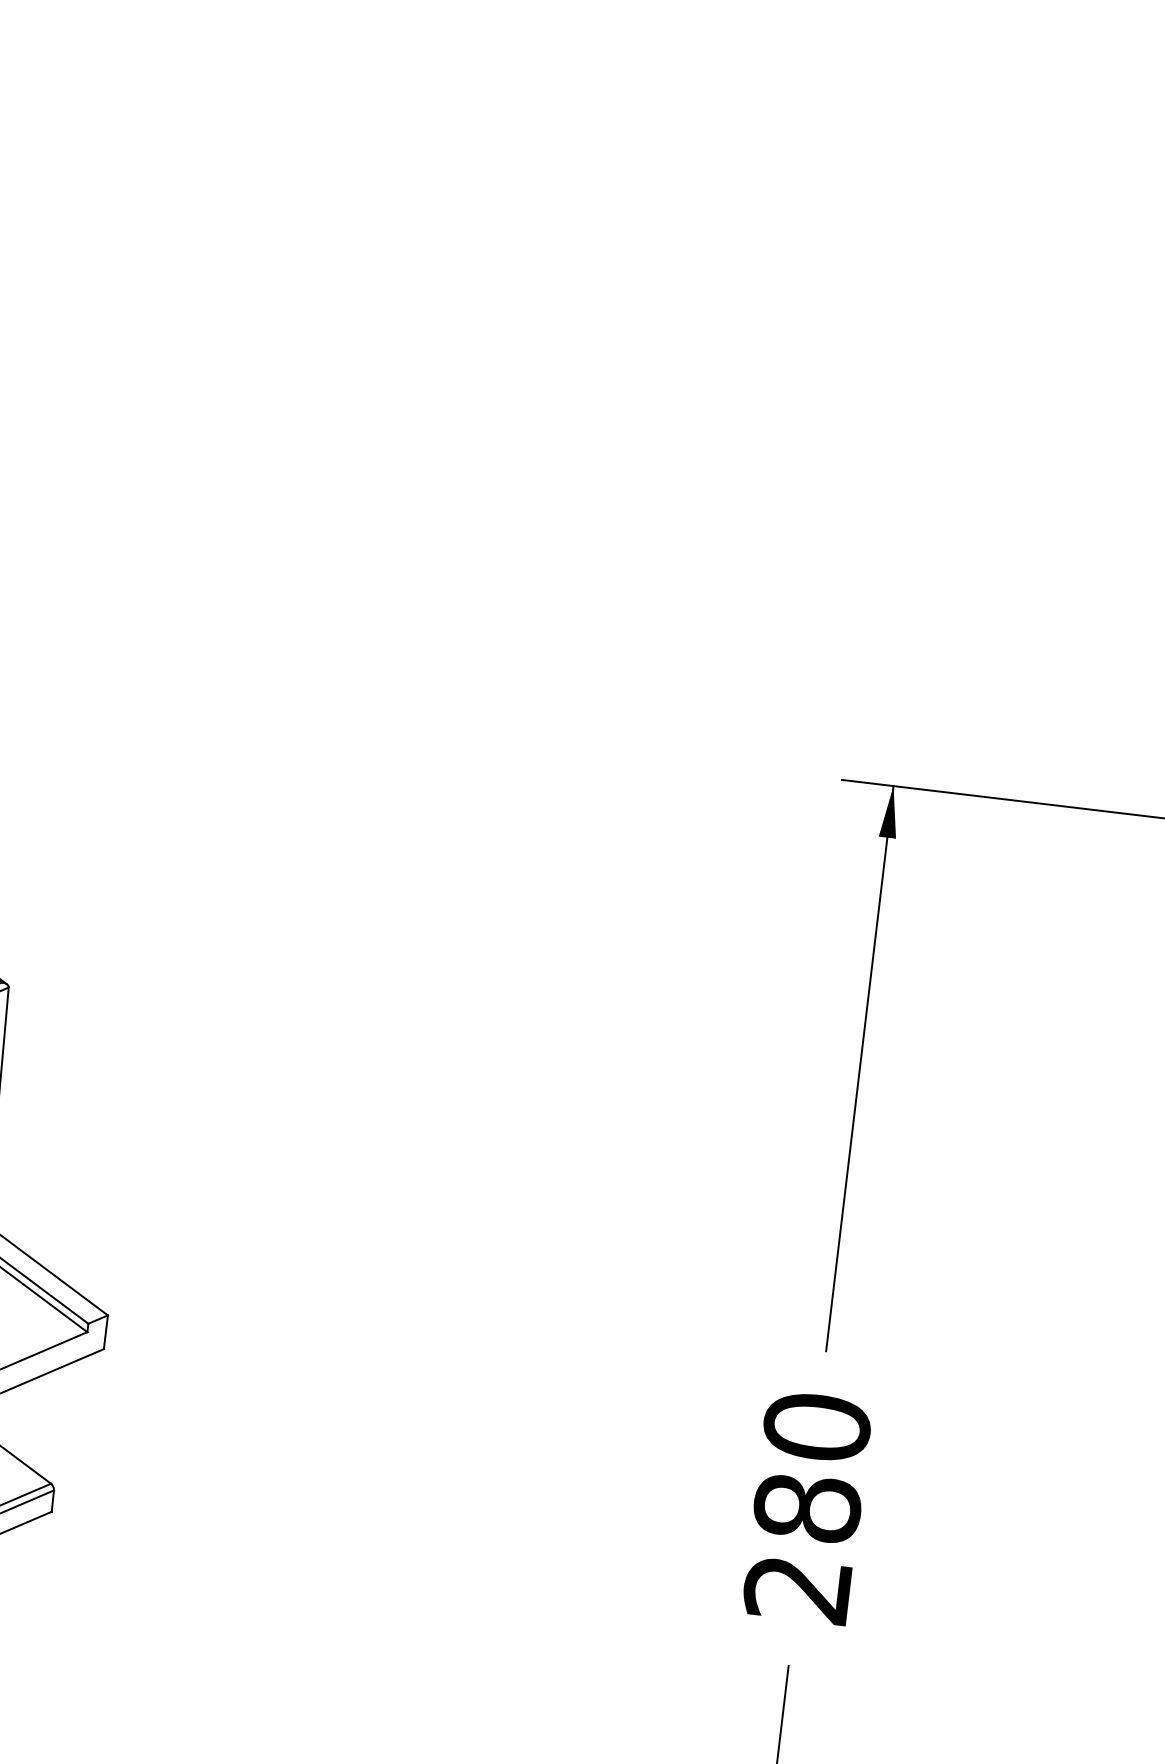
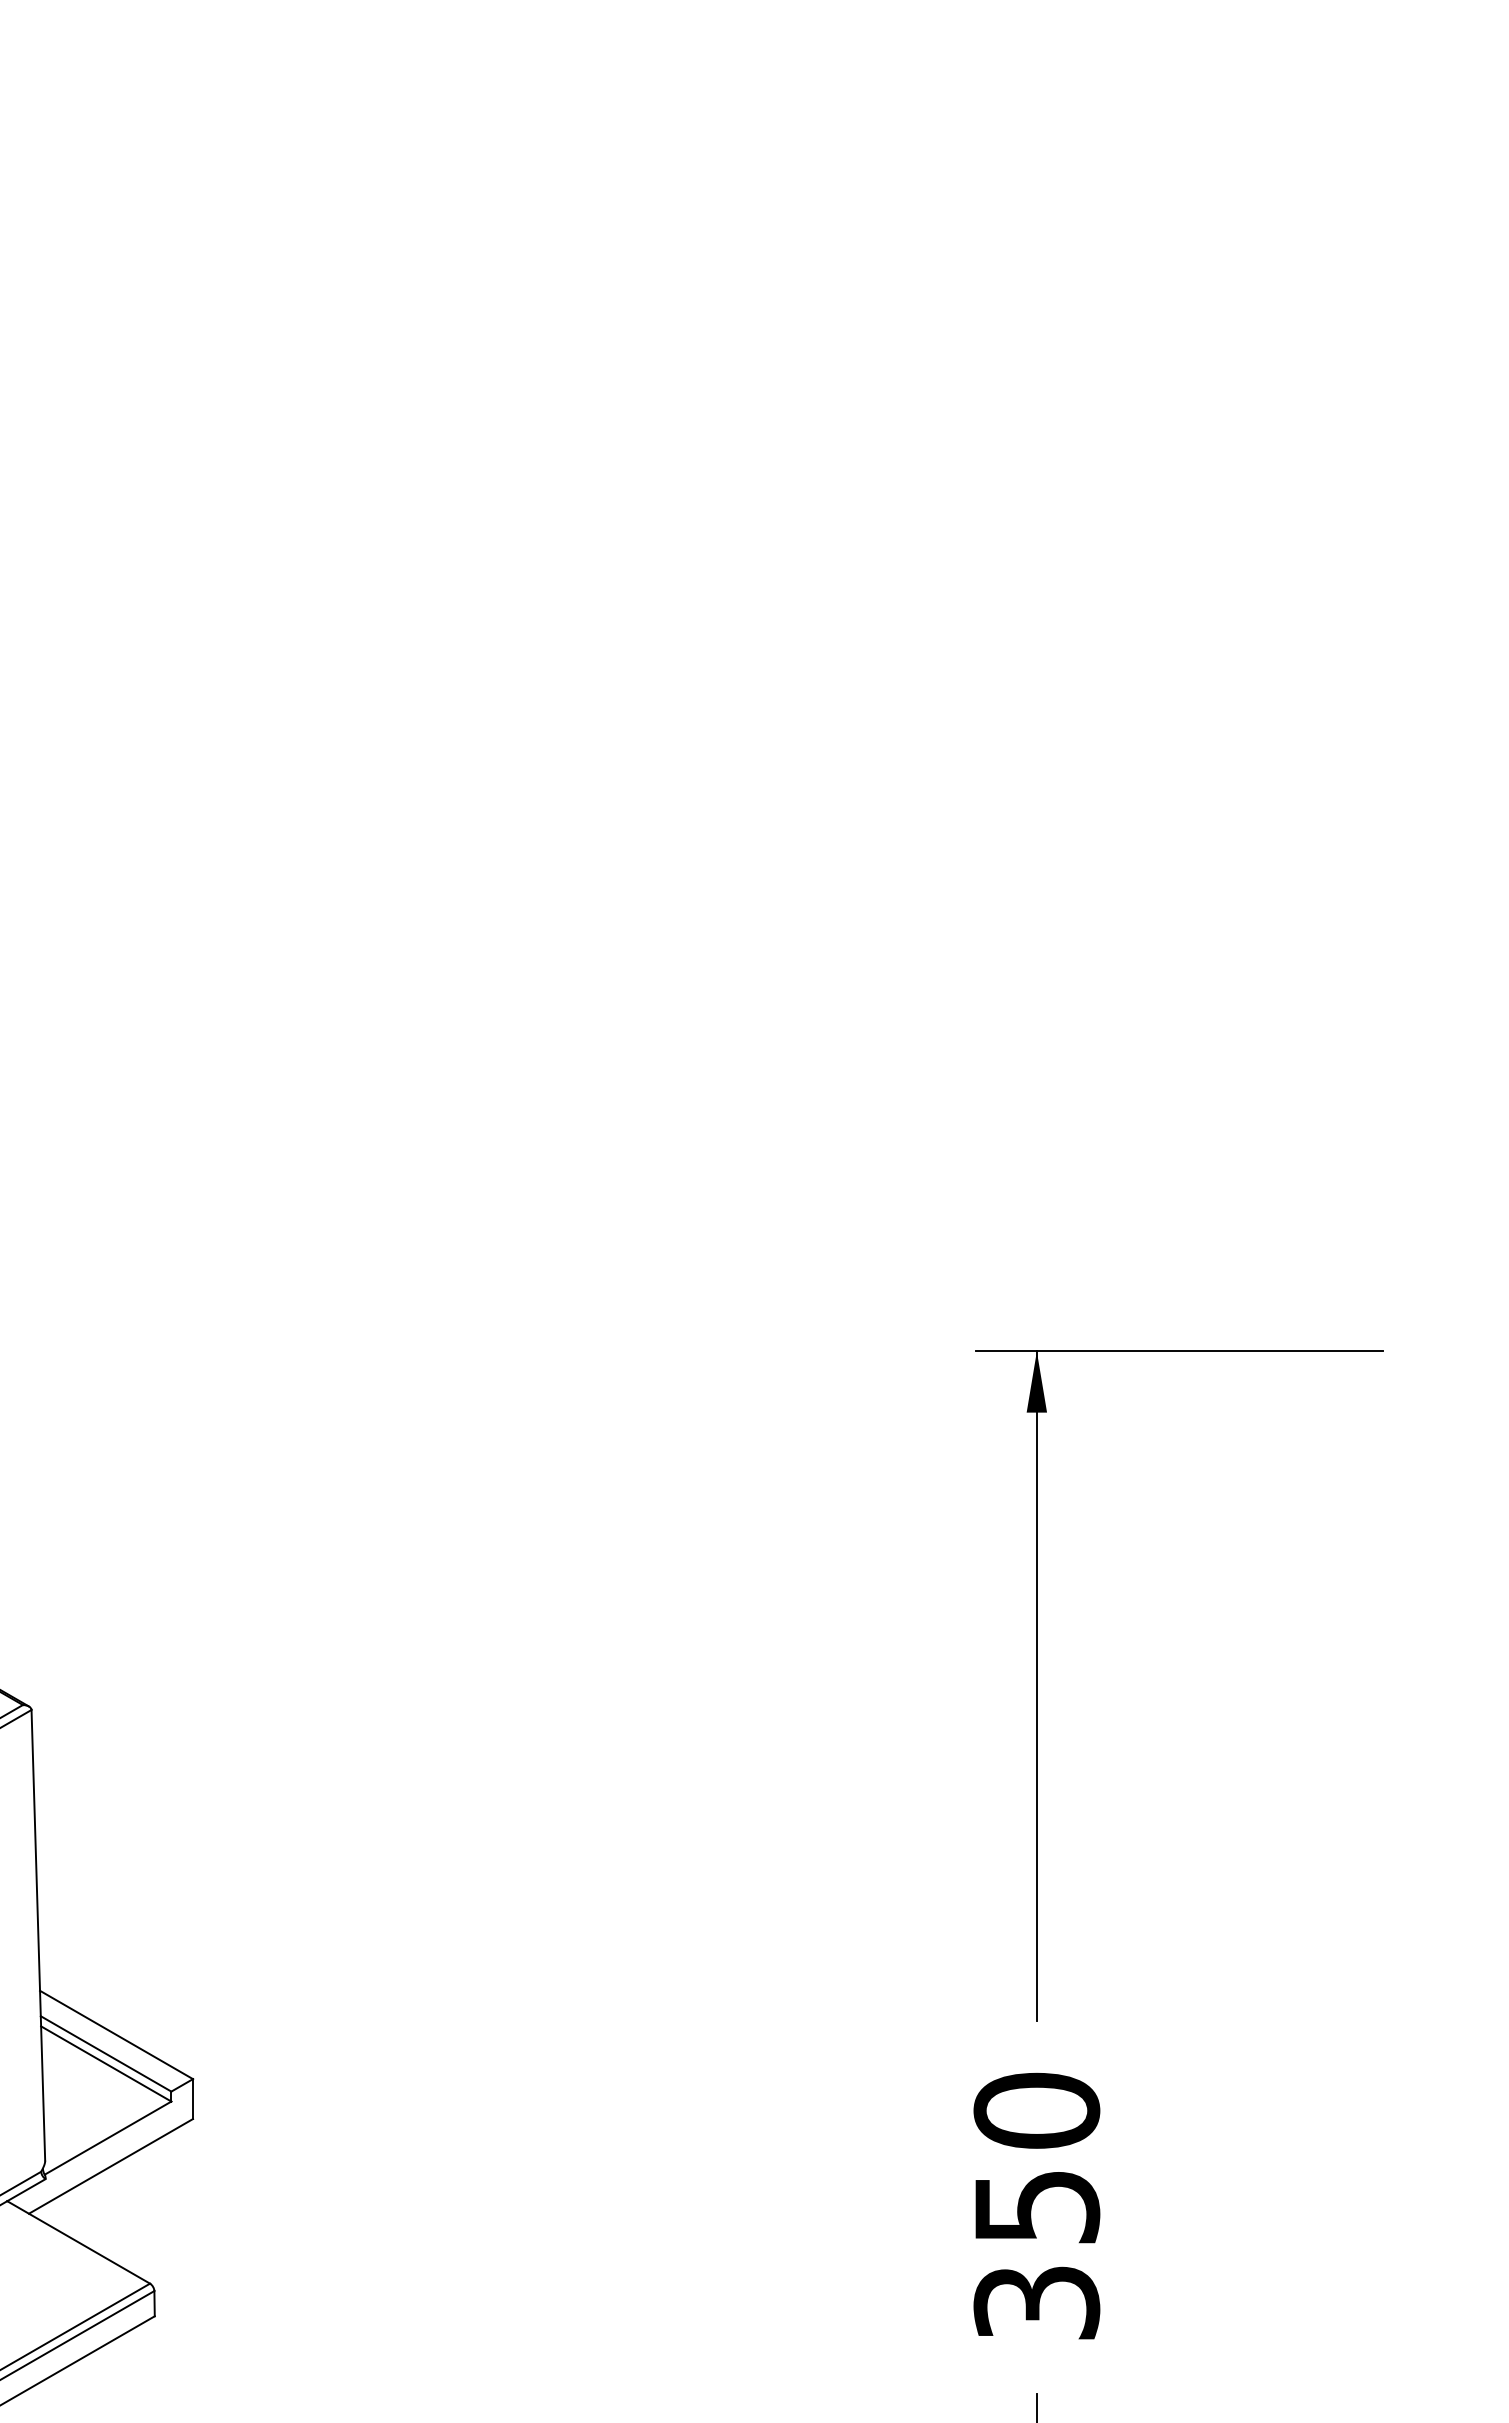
text: (802, 1548) -> (1036, 2254), 280 -> 350

